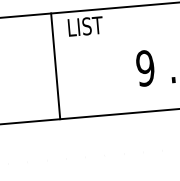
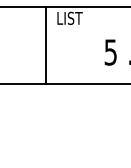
text: (145, 68) -> (110, 52), 9 -> 5

